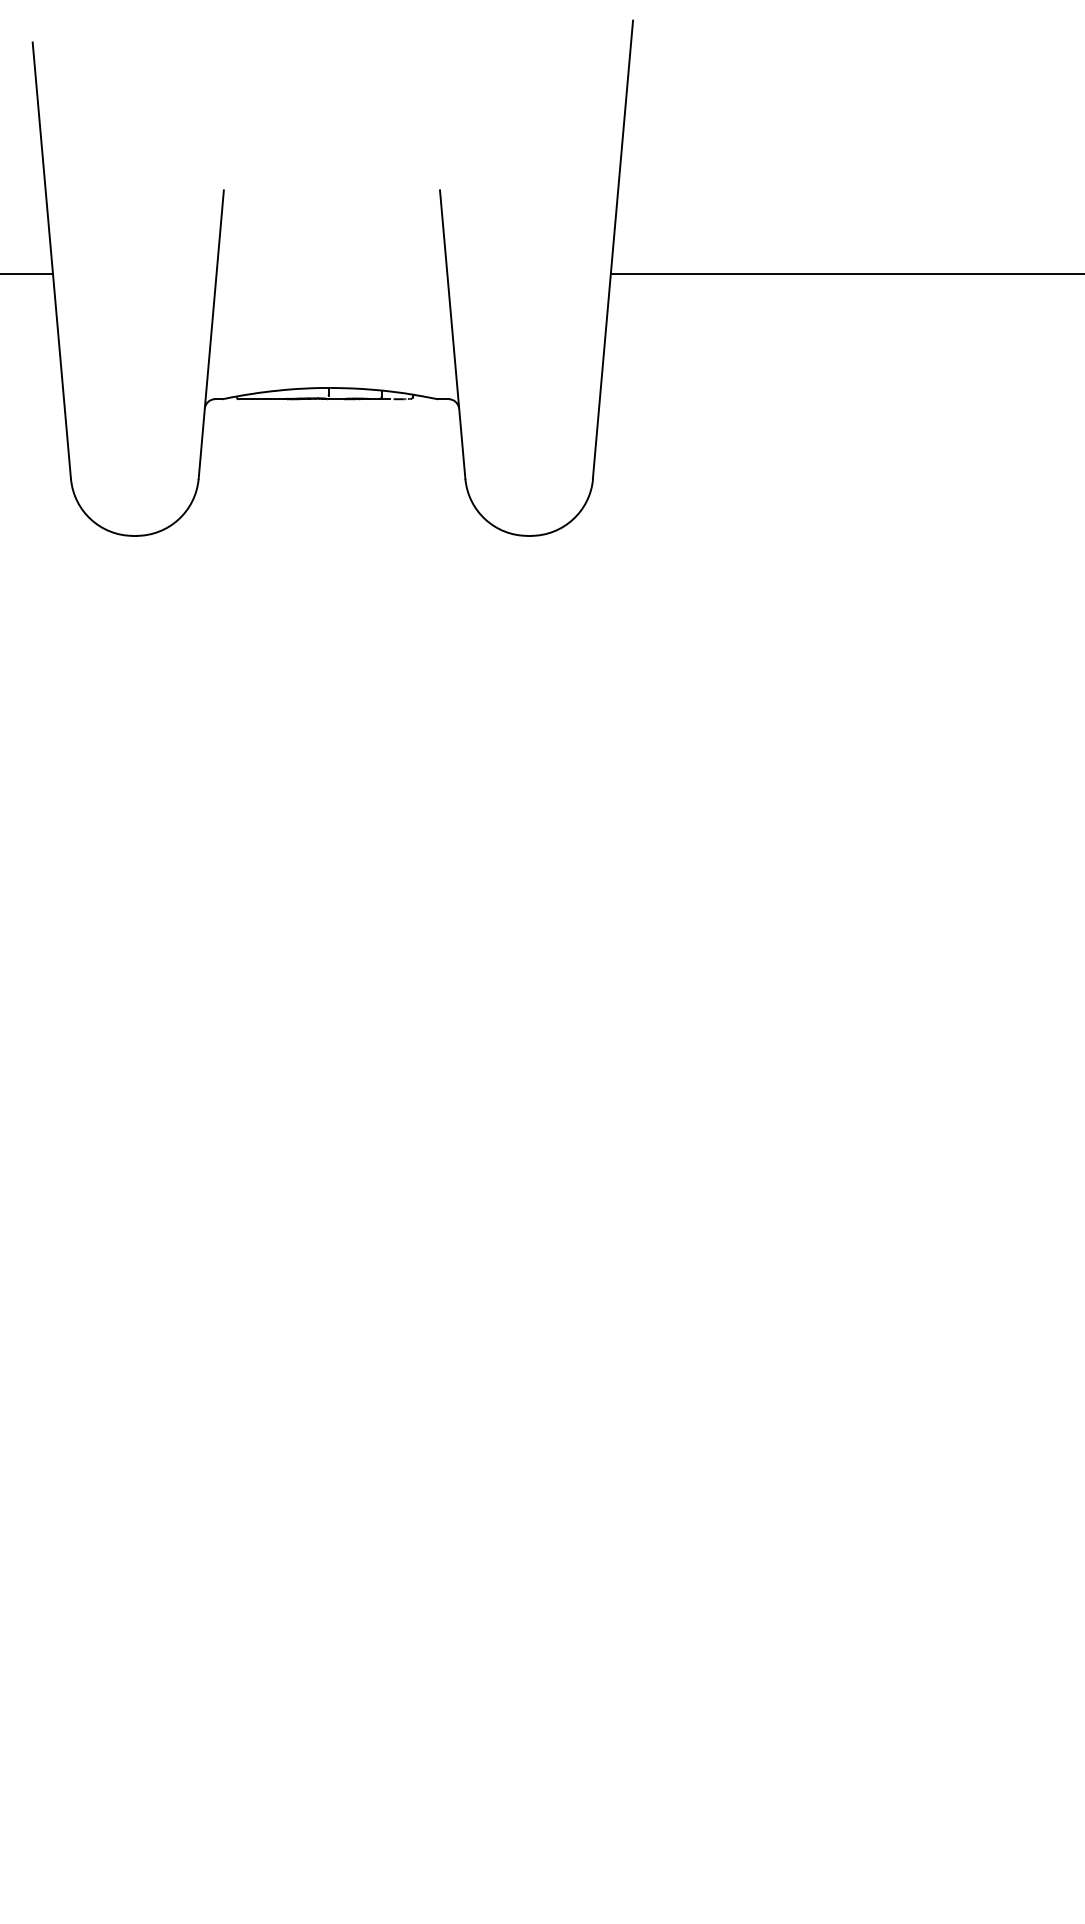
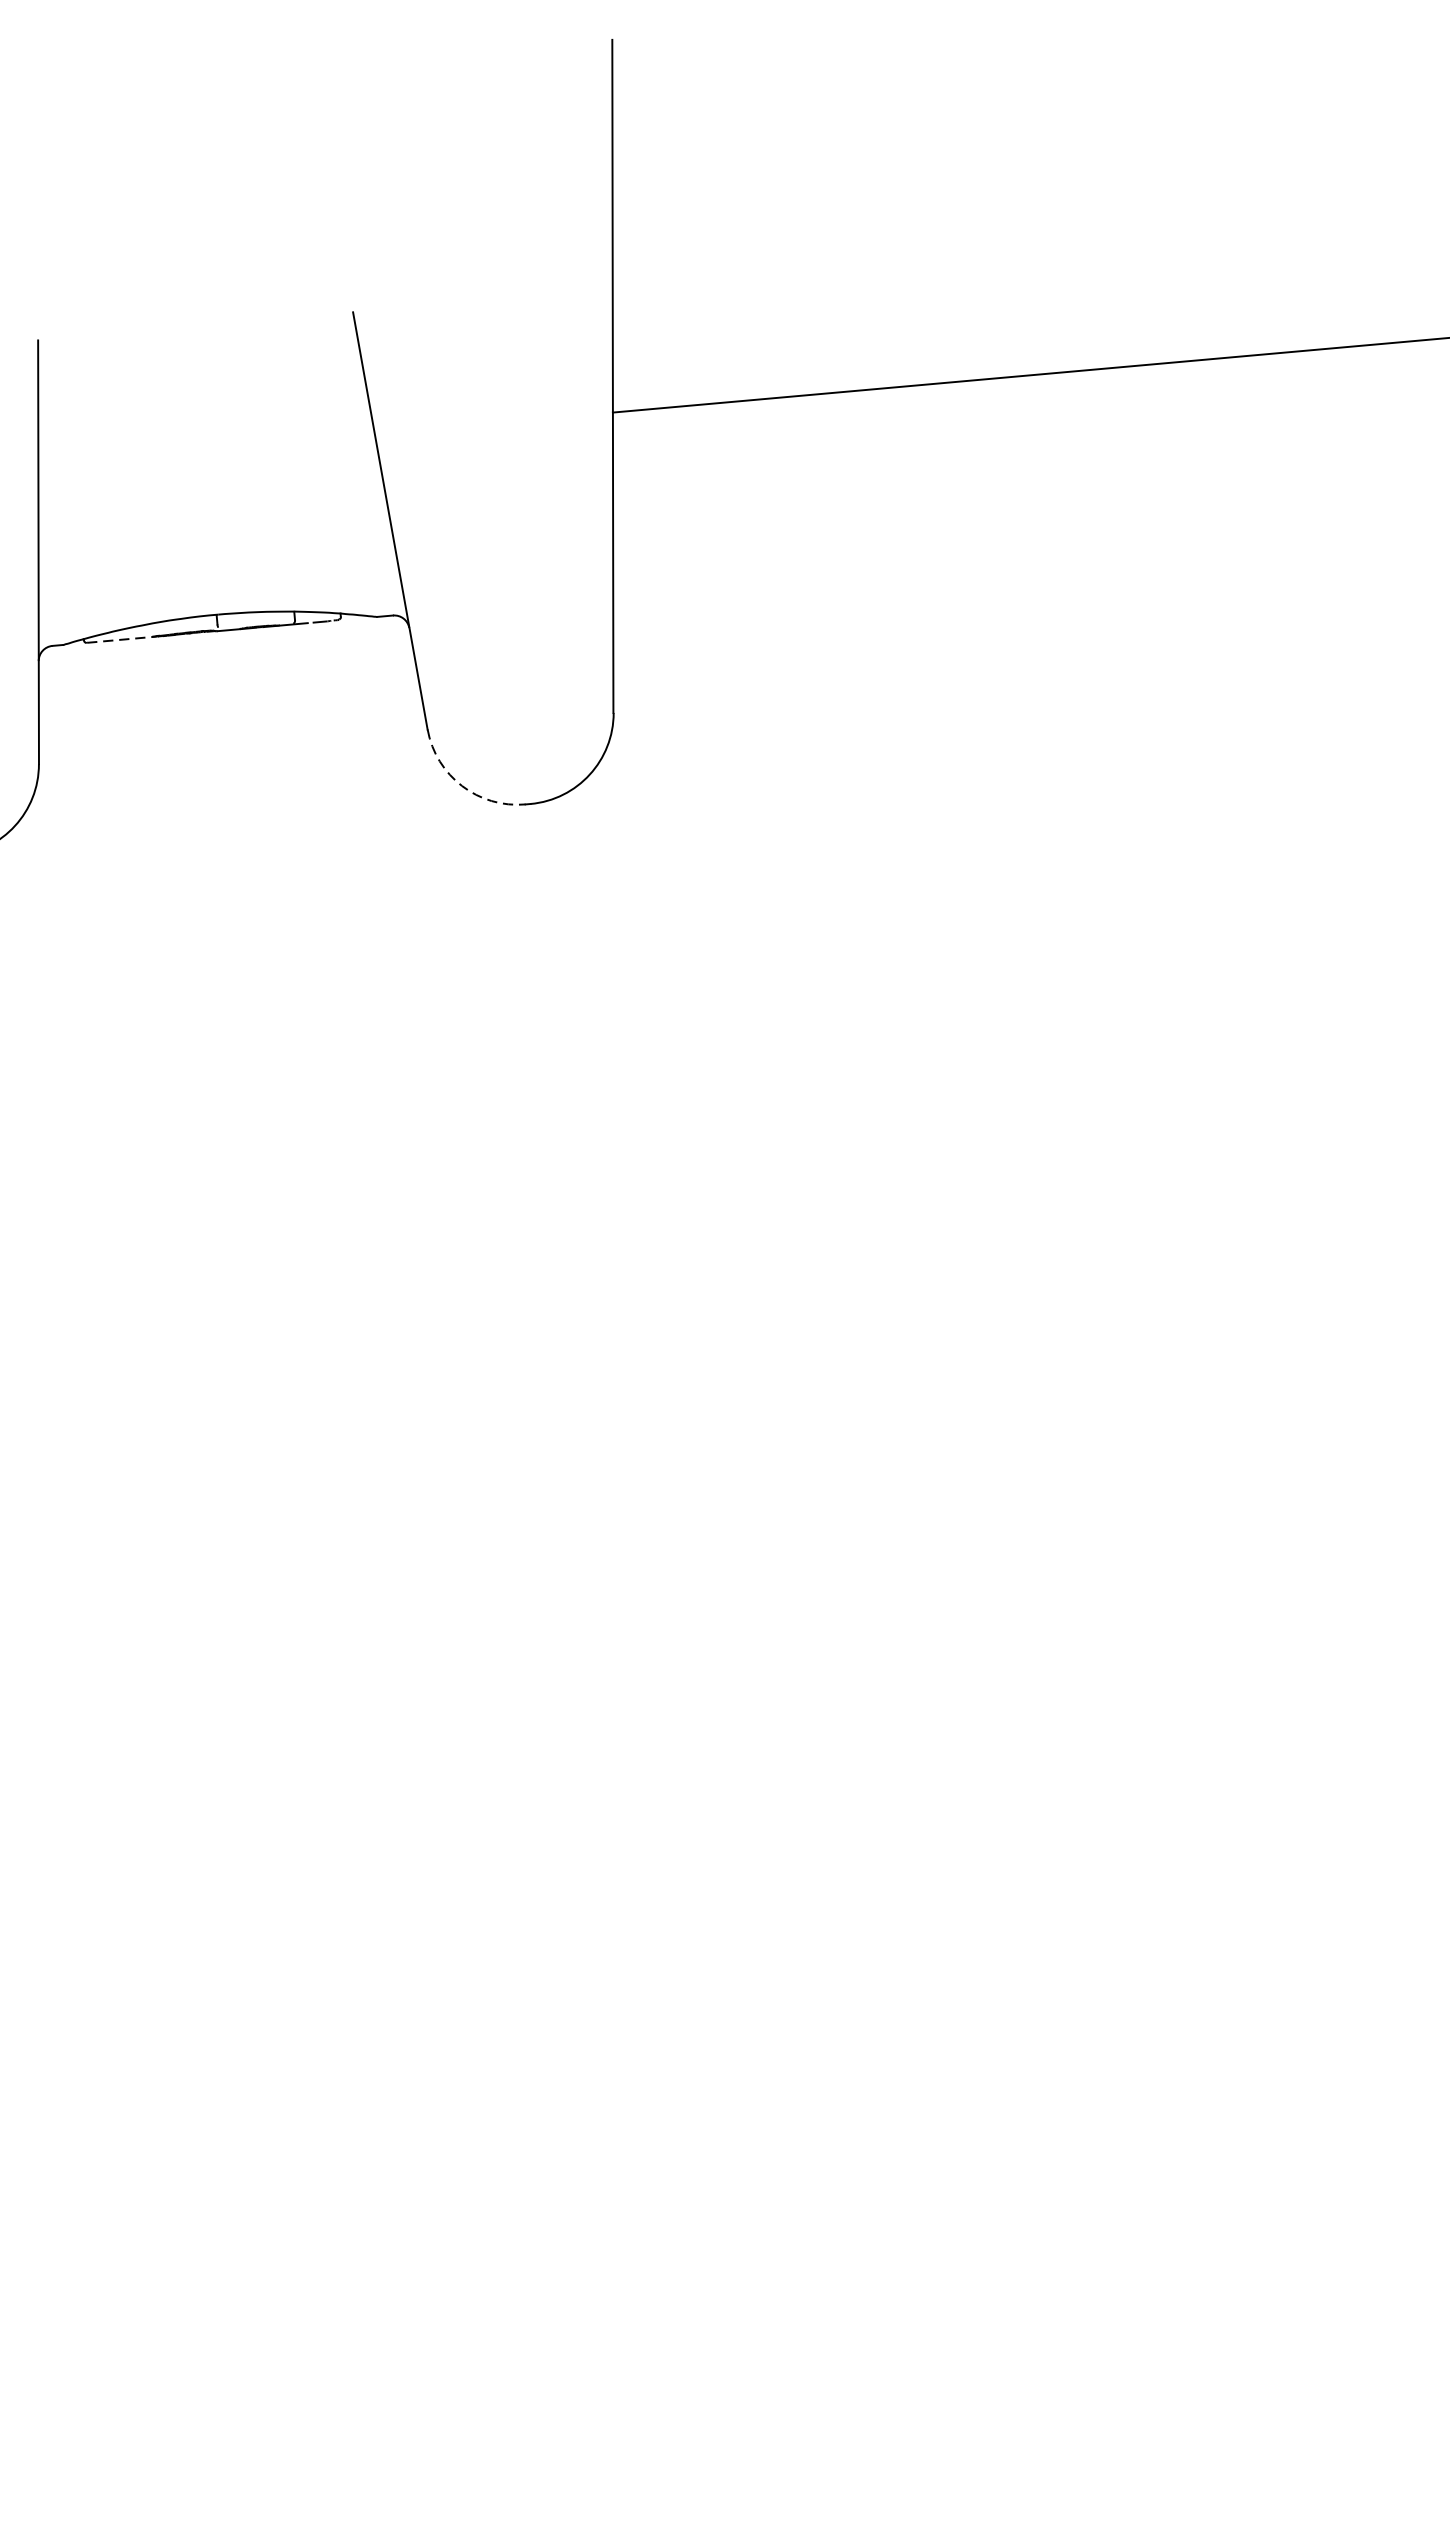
line: (263, 399) -> (123, 640), solid -> dashed
arc: (485, 519) -> (462, 786), solid -> dashed

